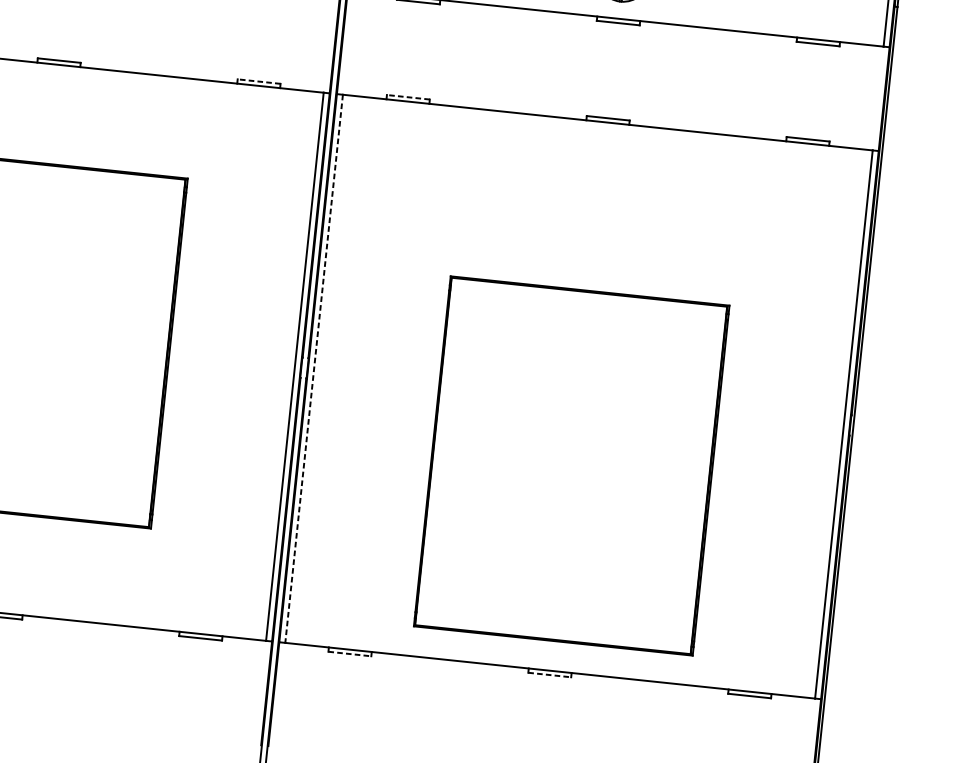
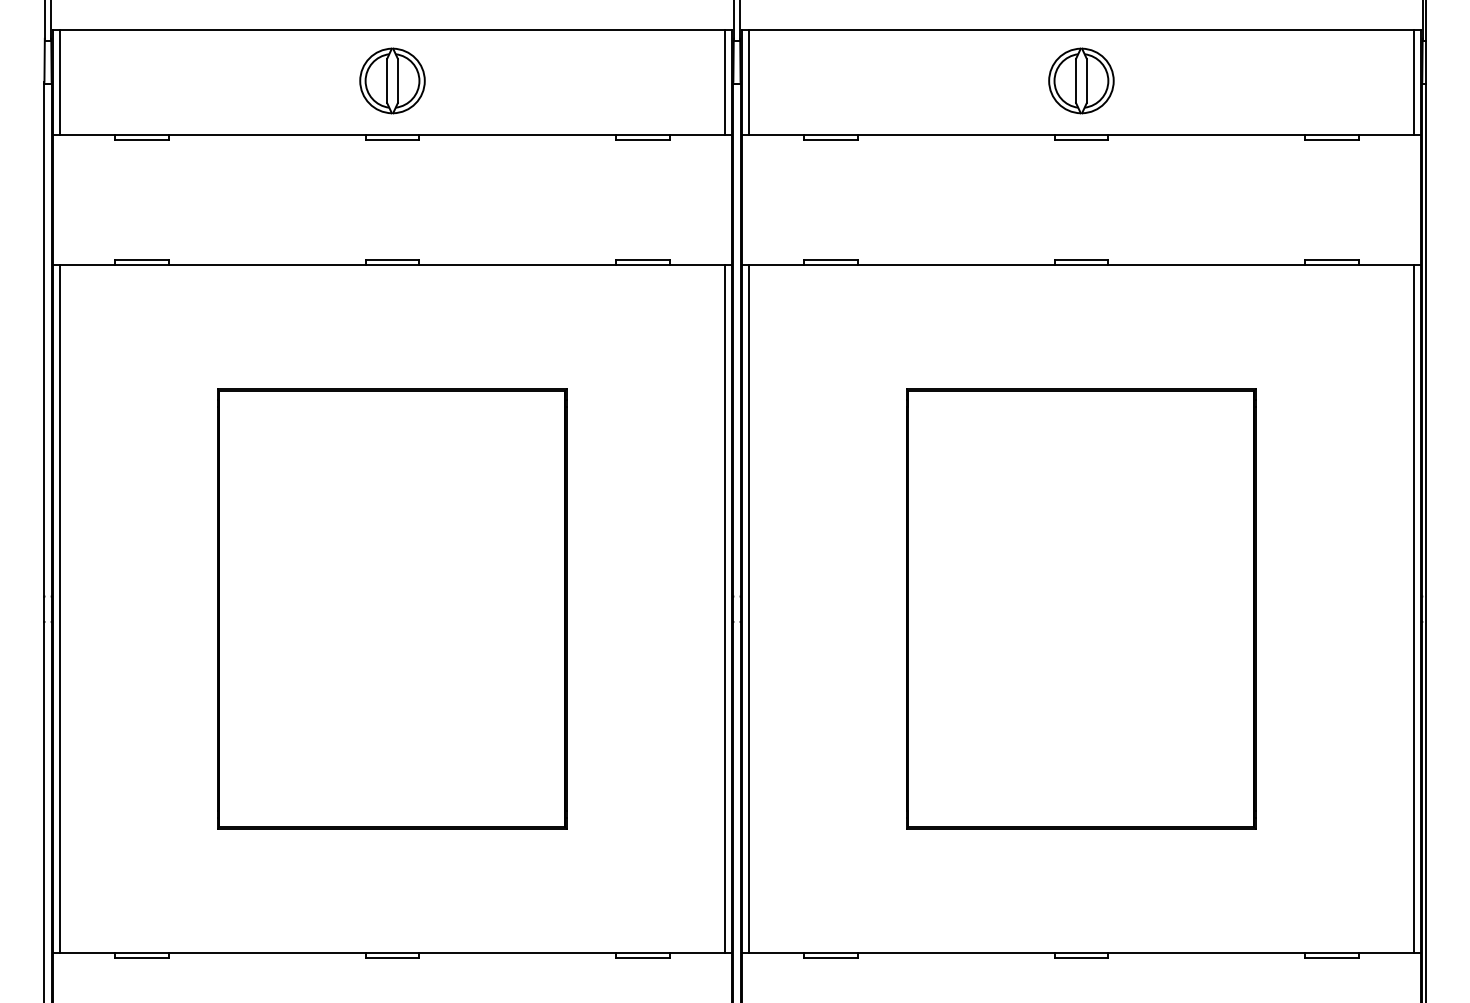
line: (259, 81) -> (643, 259), dashed -> solid
line: (408, 97) -> (830, 259), dashed -> solid
line: (314, 368) -> (749, 608), dashed -> solid
part: (571, 465) -> (1081, 608), moved
line: (349, 654) -> (830, 958), dashed -> solid
line: (549, 675) -> (1081, 958), dashed -> solid

